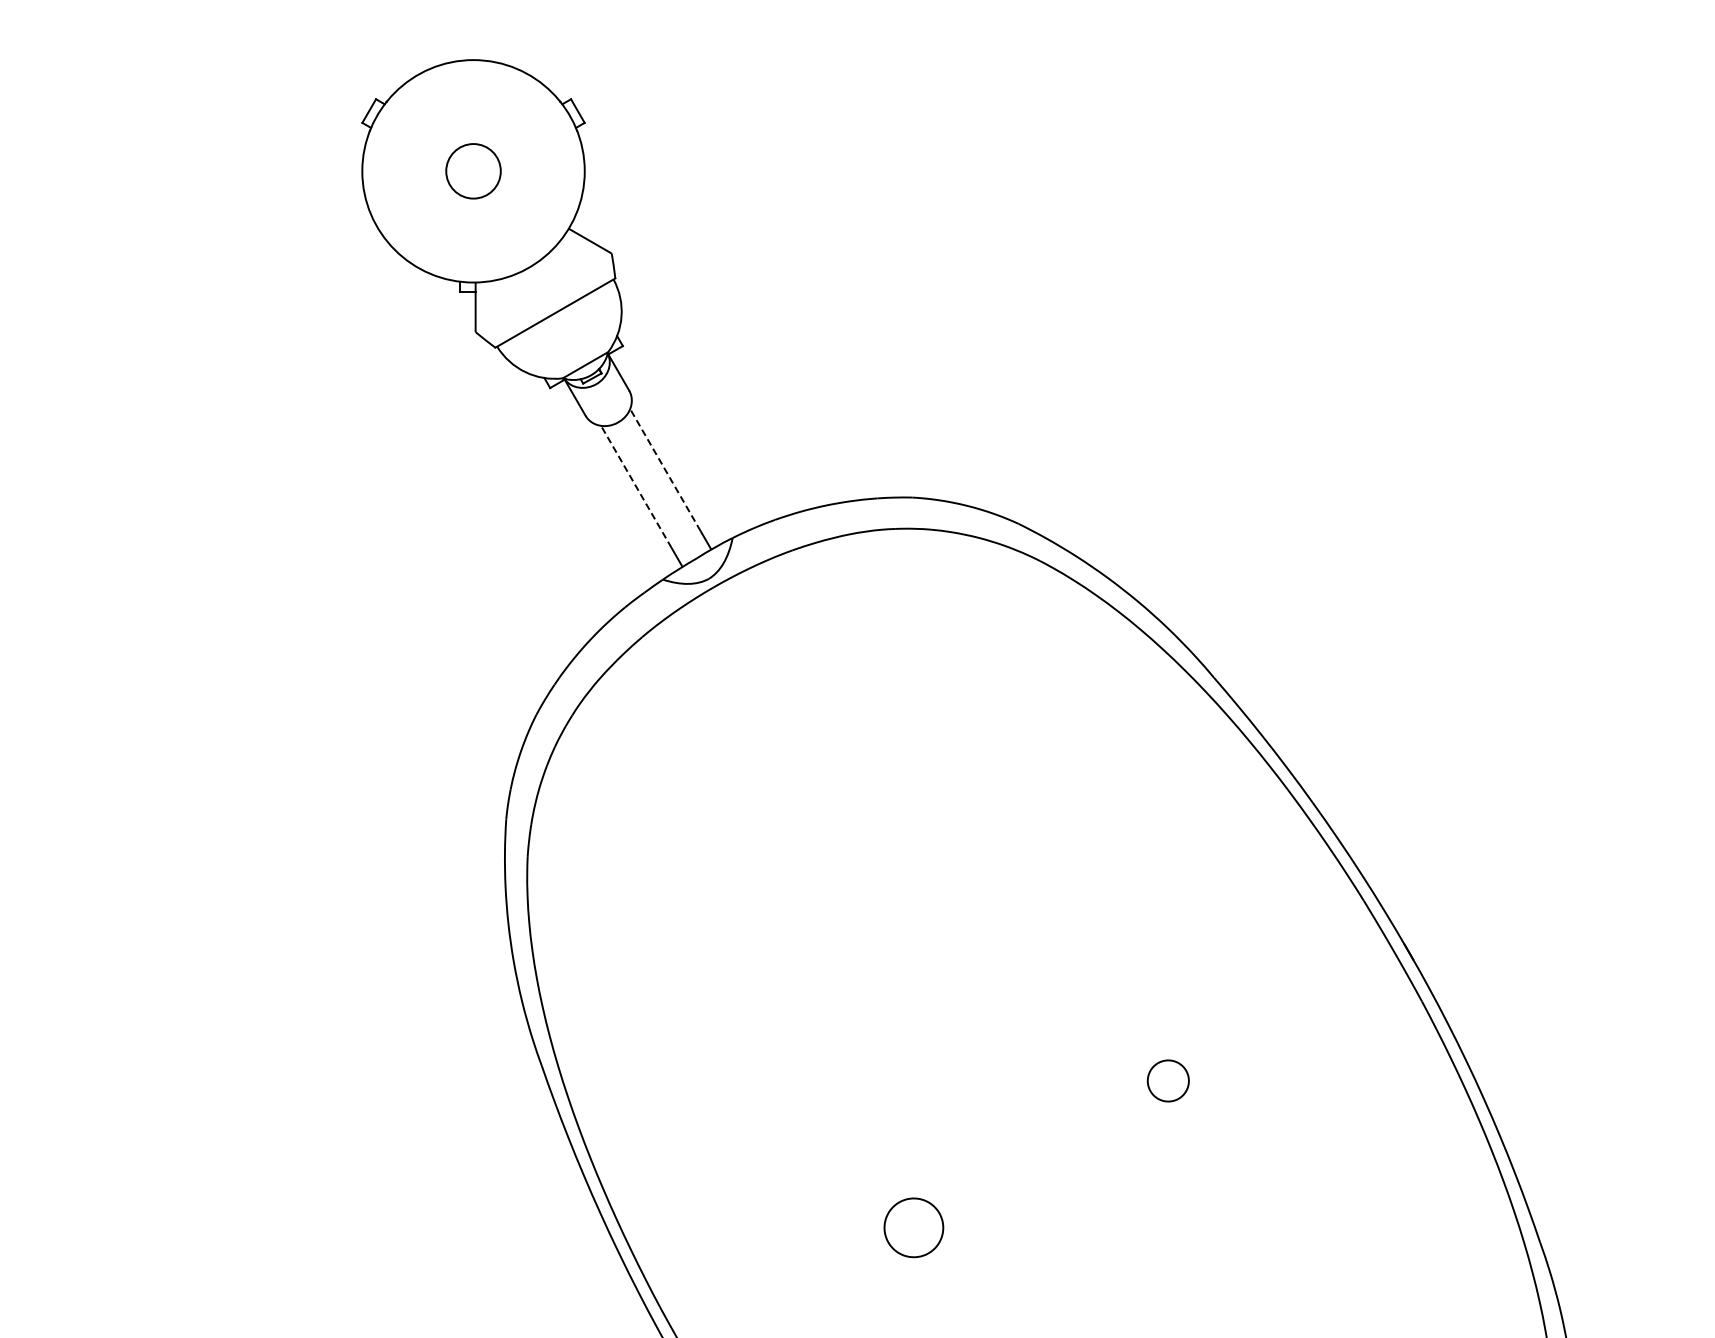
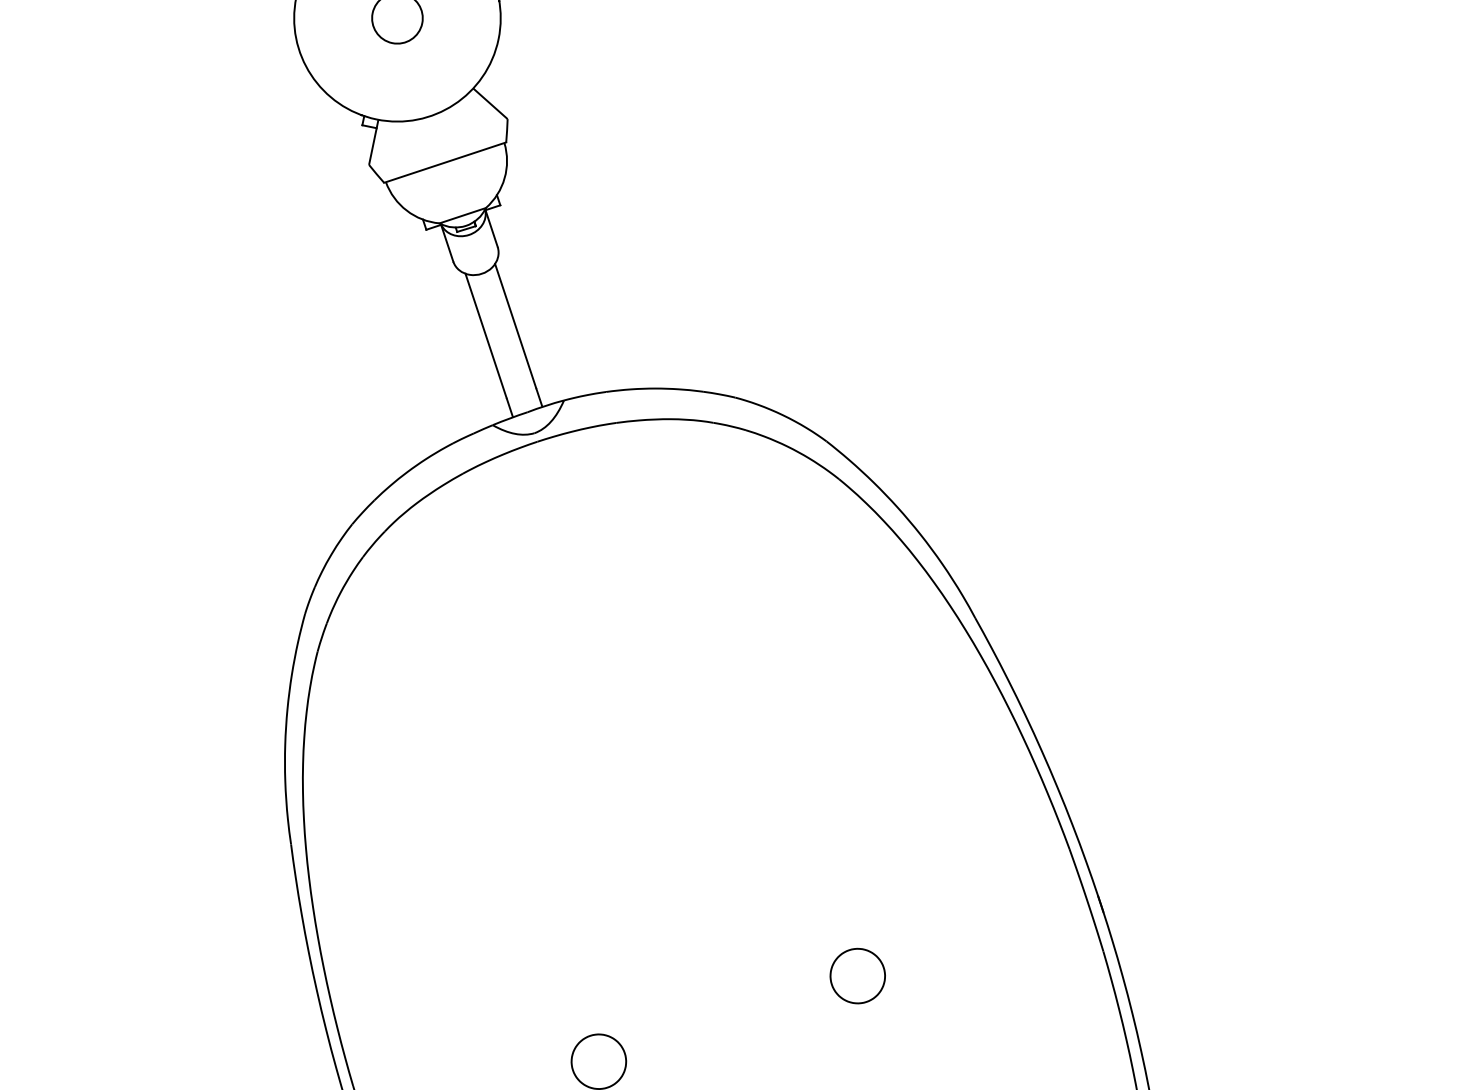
line: (665, 469) -> (515, 325), dashed -> solid
line: (636, 486) -> (486, 335), dashed -> solid
part: (1168, 1080) -> (858, 975), size x1.43

